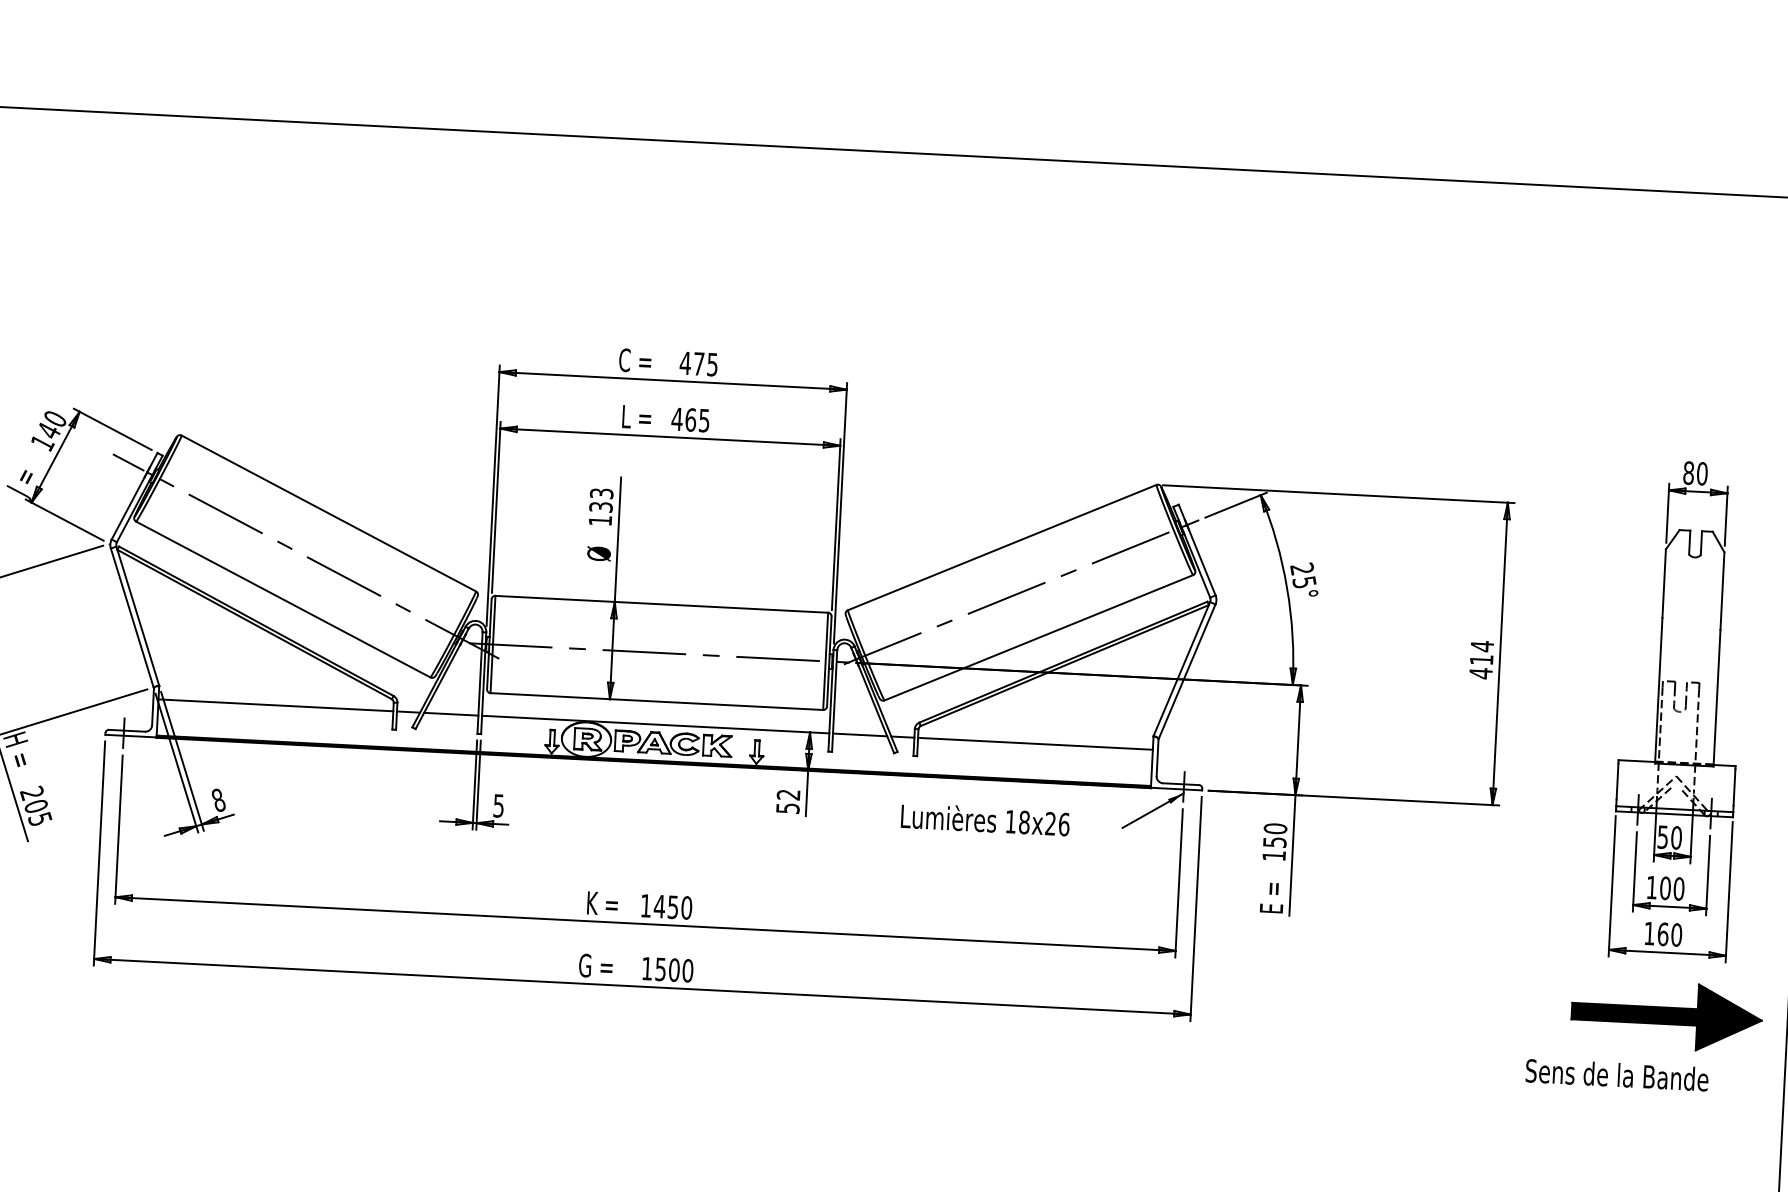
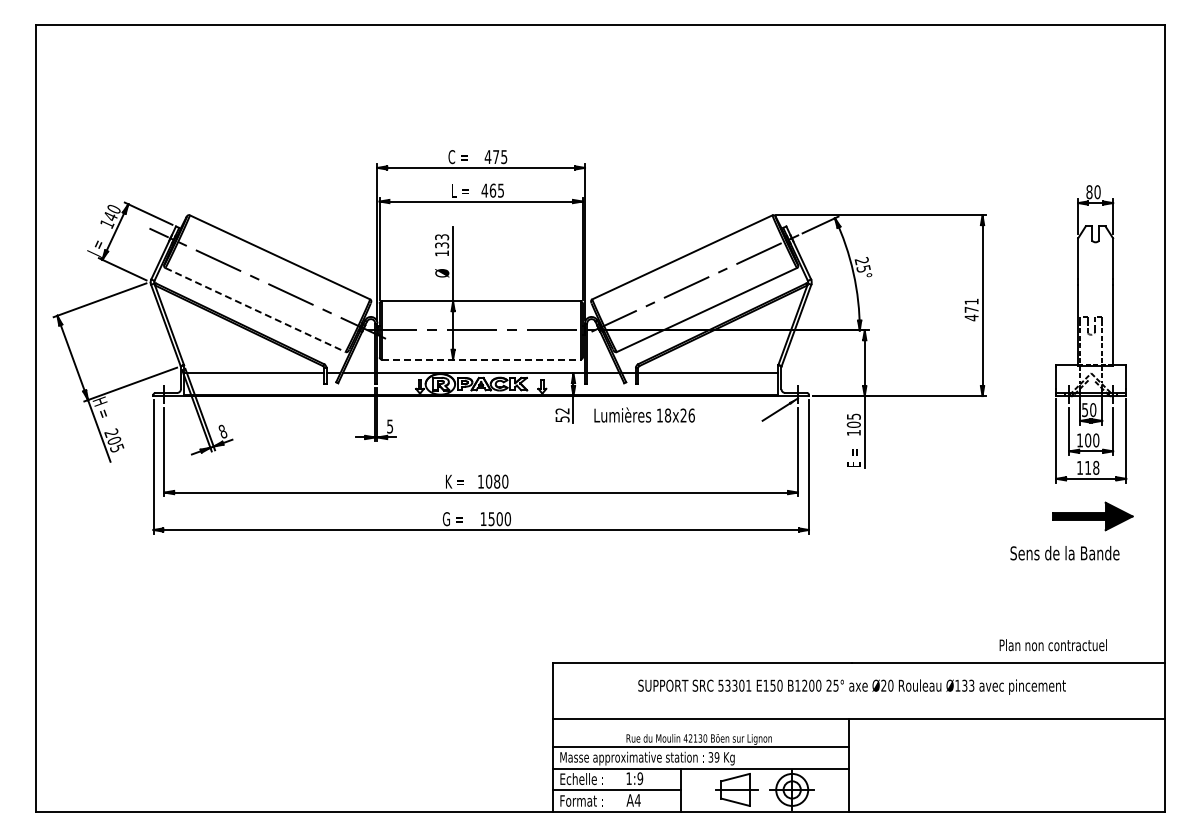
line: (283, 600) -> (255, 310), solid -> dashed
text: (1481, 652) -> (971, 305), 414 -> 471
line: (657, 701) -> (481, 359), solid -> dashed
text: (985, 818) -> (644, 414), moved
text: (1274, 835) -> (853, 420), 150 -> 105
text: (665, 906) -> (492, 481), 1450 -> 1080
text: (1670, 933) -> (1092, 467), 160 -> 118
part: (1666, 1015) -> (1092, 516), size x0.7

